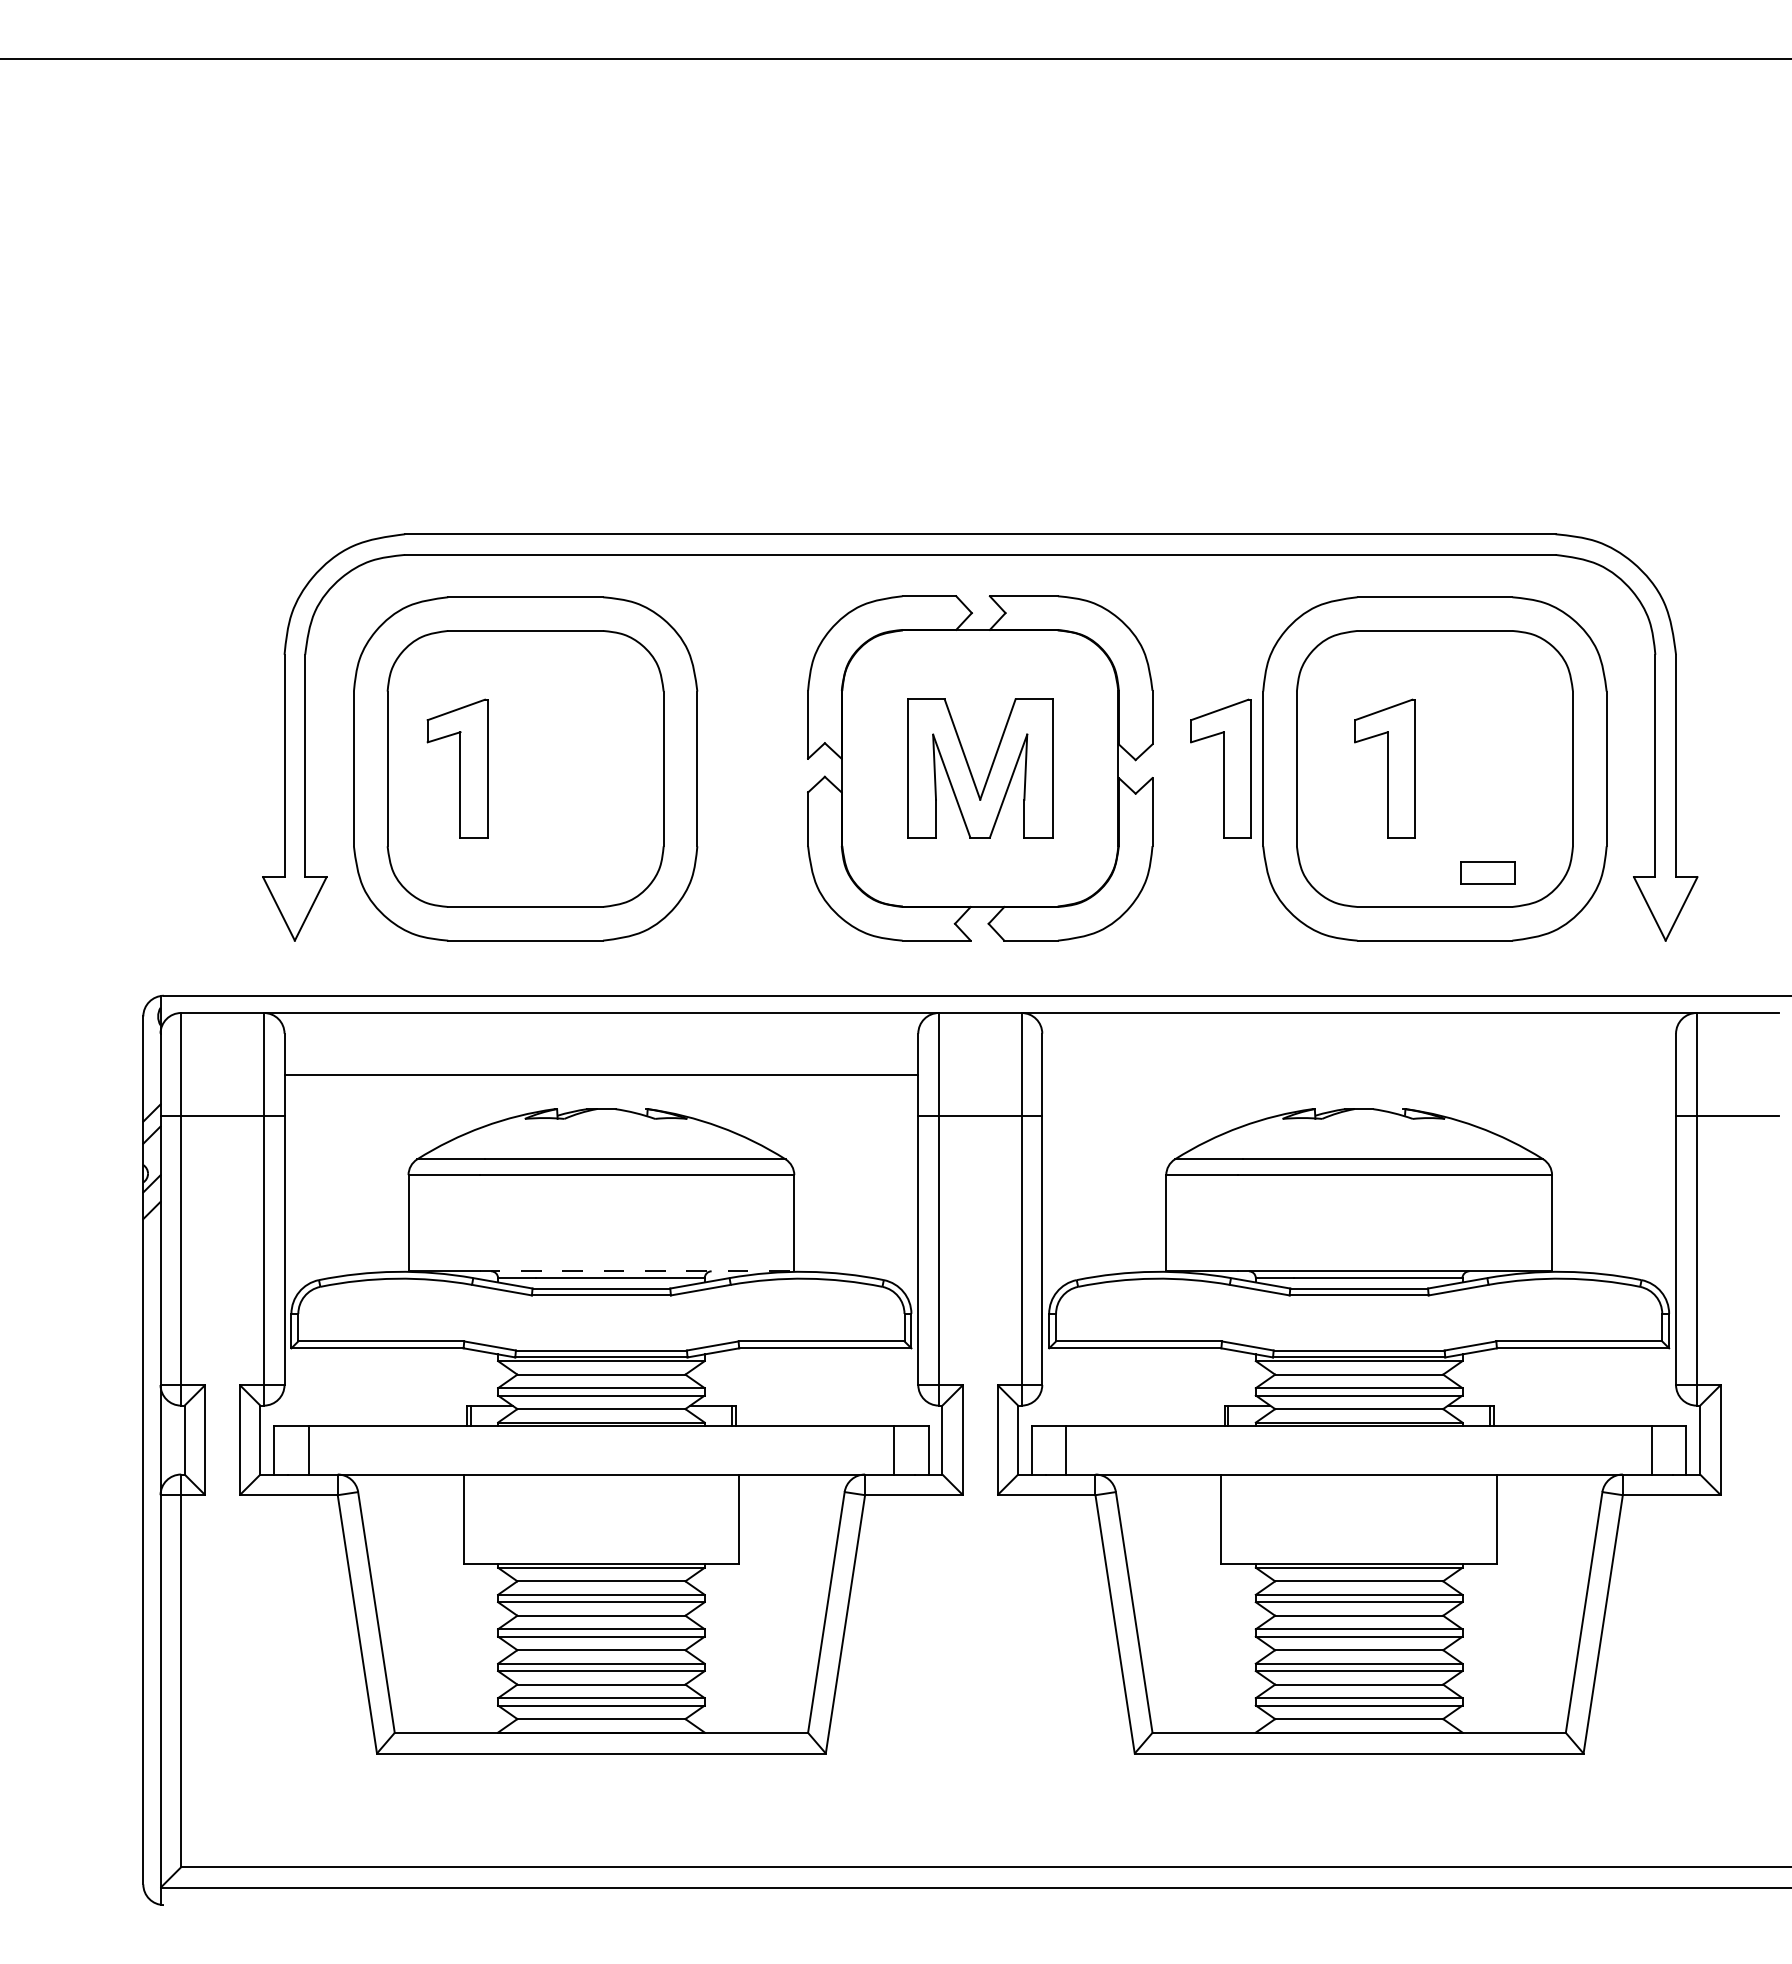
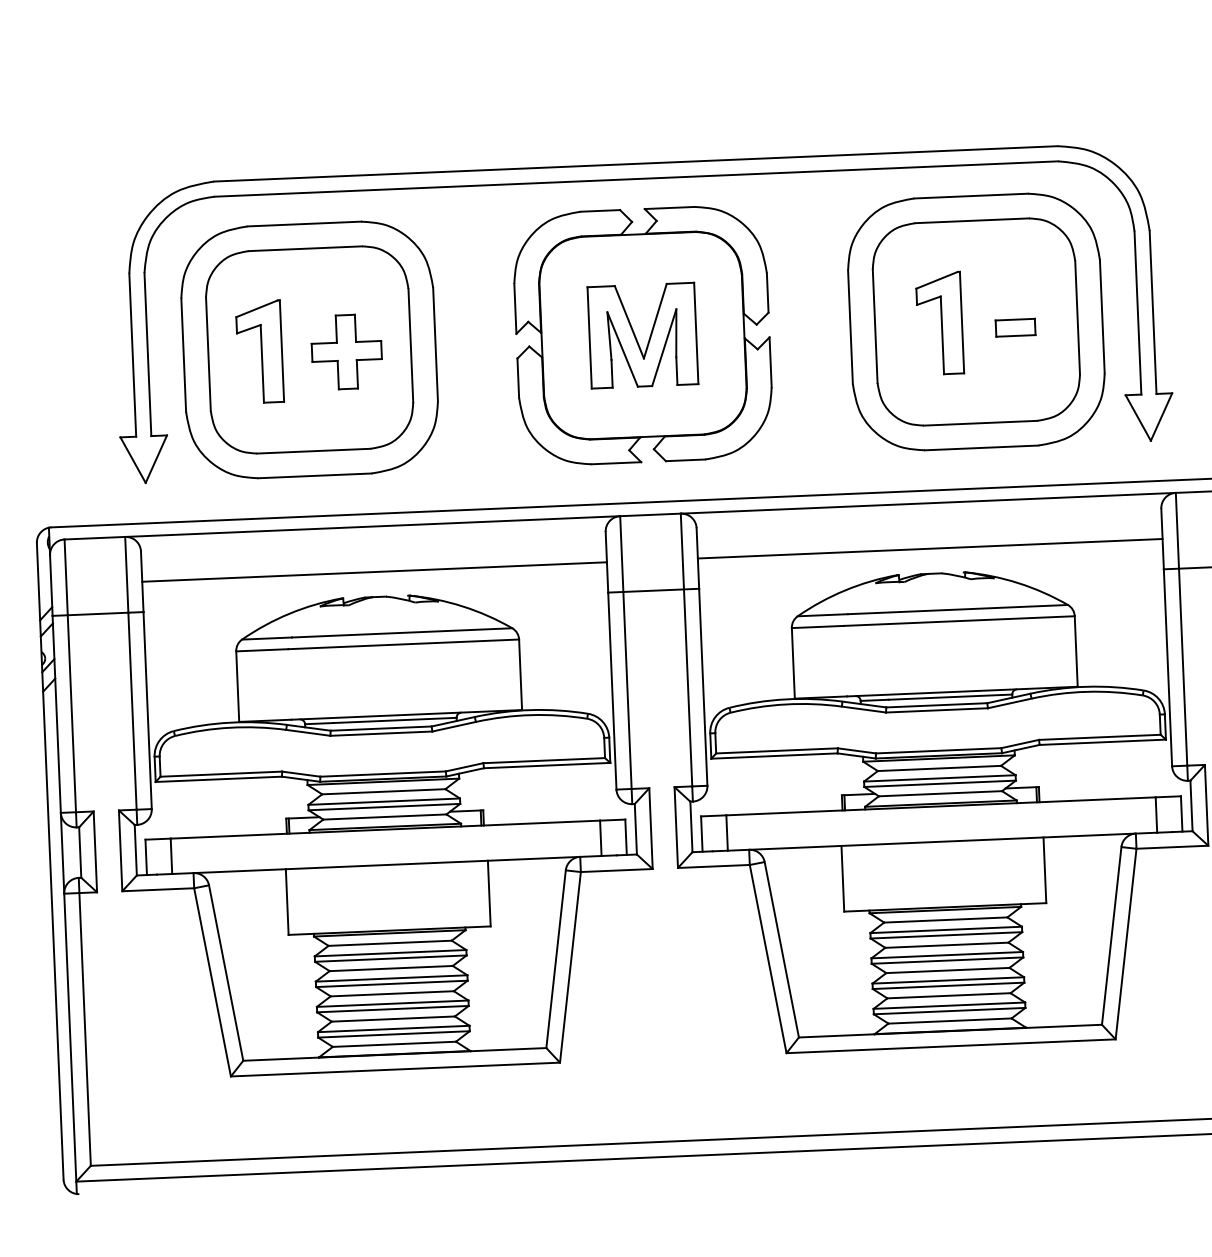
part: (1220, 768) -> (819, 328), removed
part: (576, 773) -> (347, 351), added
part: (1487, 872) -> (1015, 327), moved
line: (1359, 1074) -> (930, 548), added
line: (637, 1271) -> (407, 715), dashed -> solid

